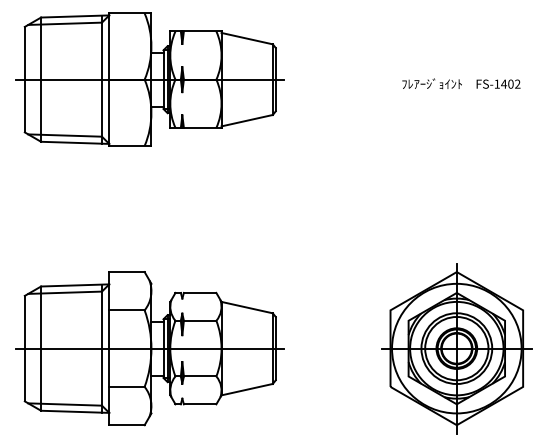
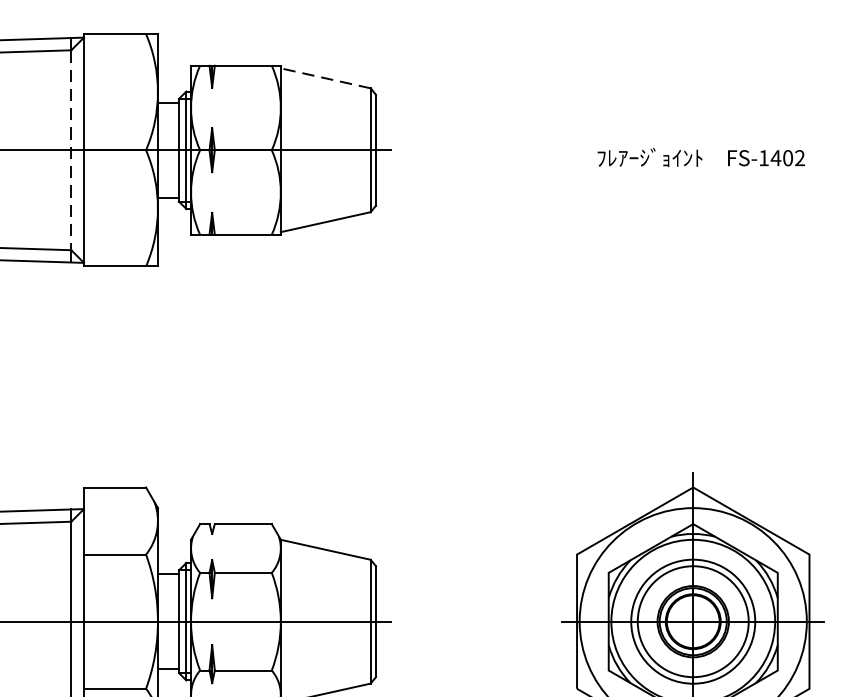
line: (246, 38) -> (324, 78), solid -> dashed
line: (102, 80) -> (72, 151), solid -> dashed

